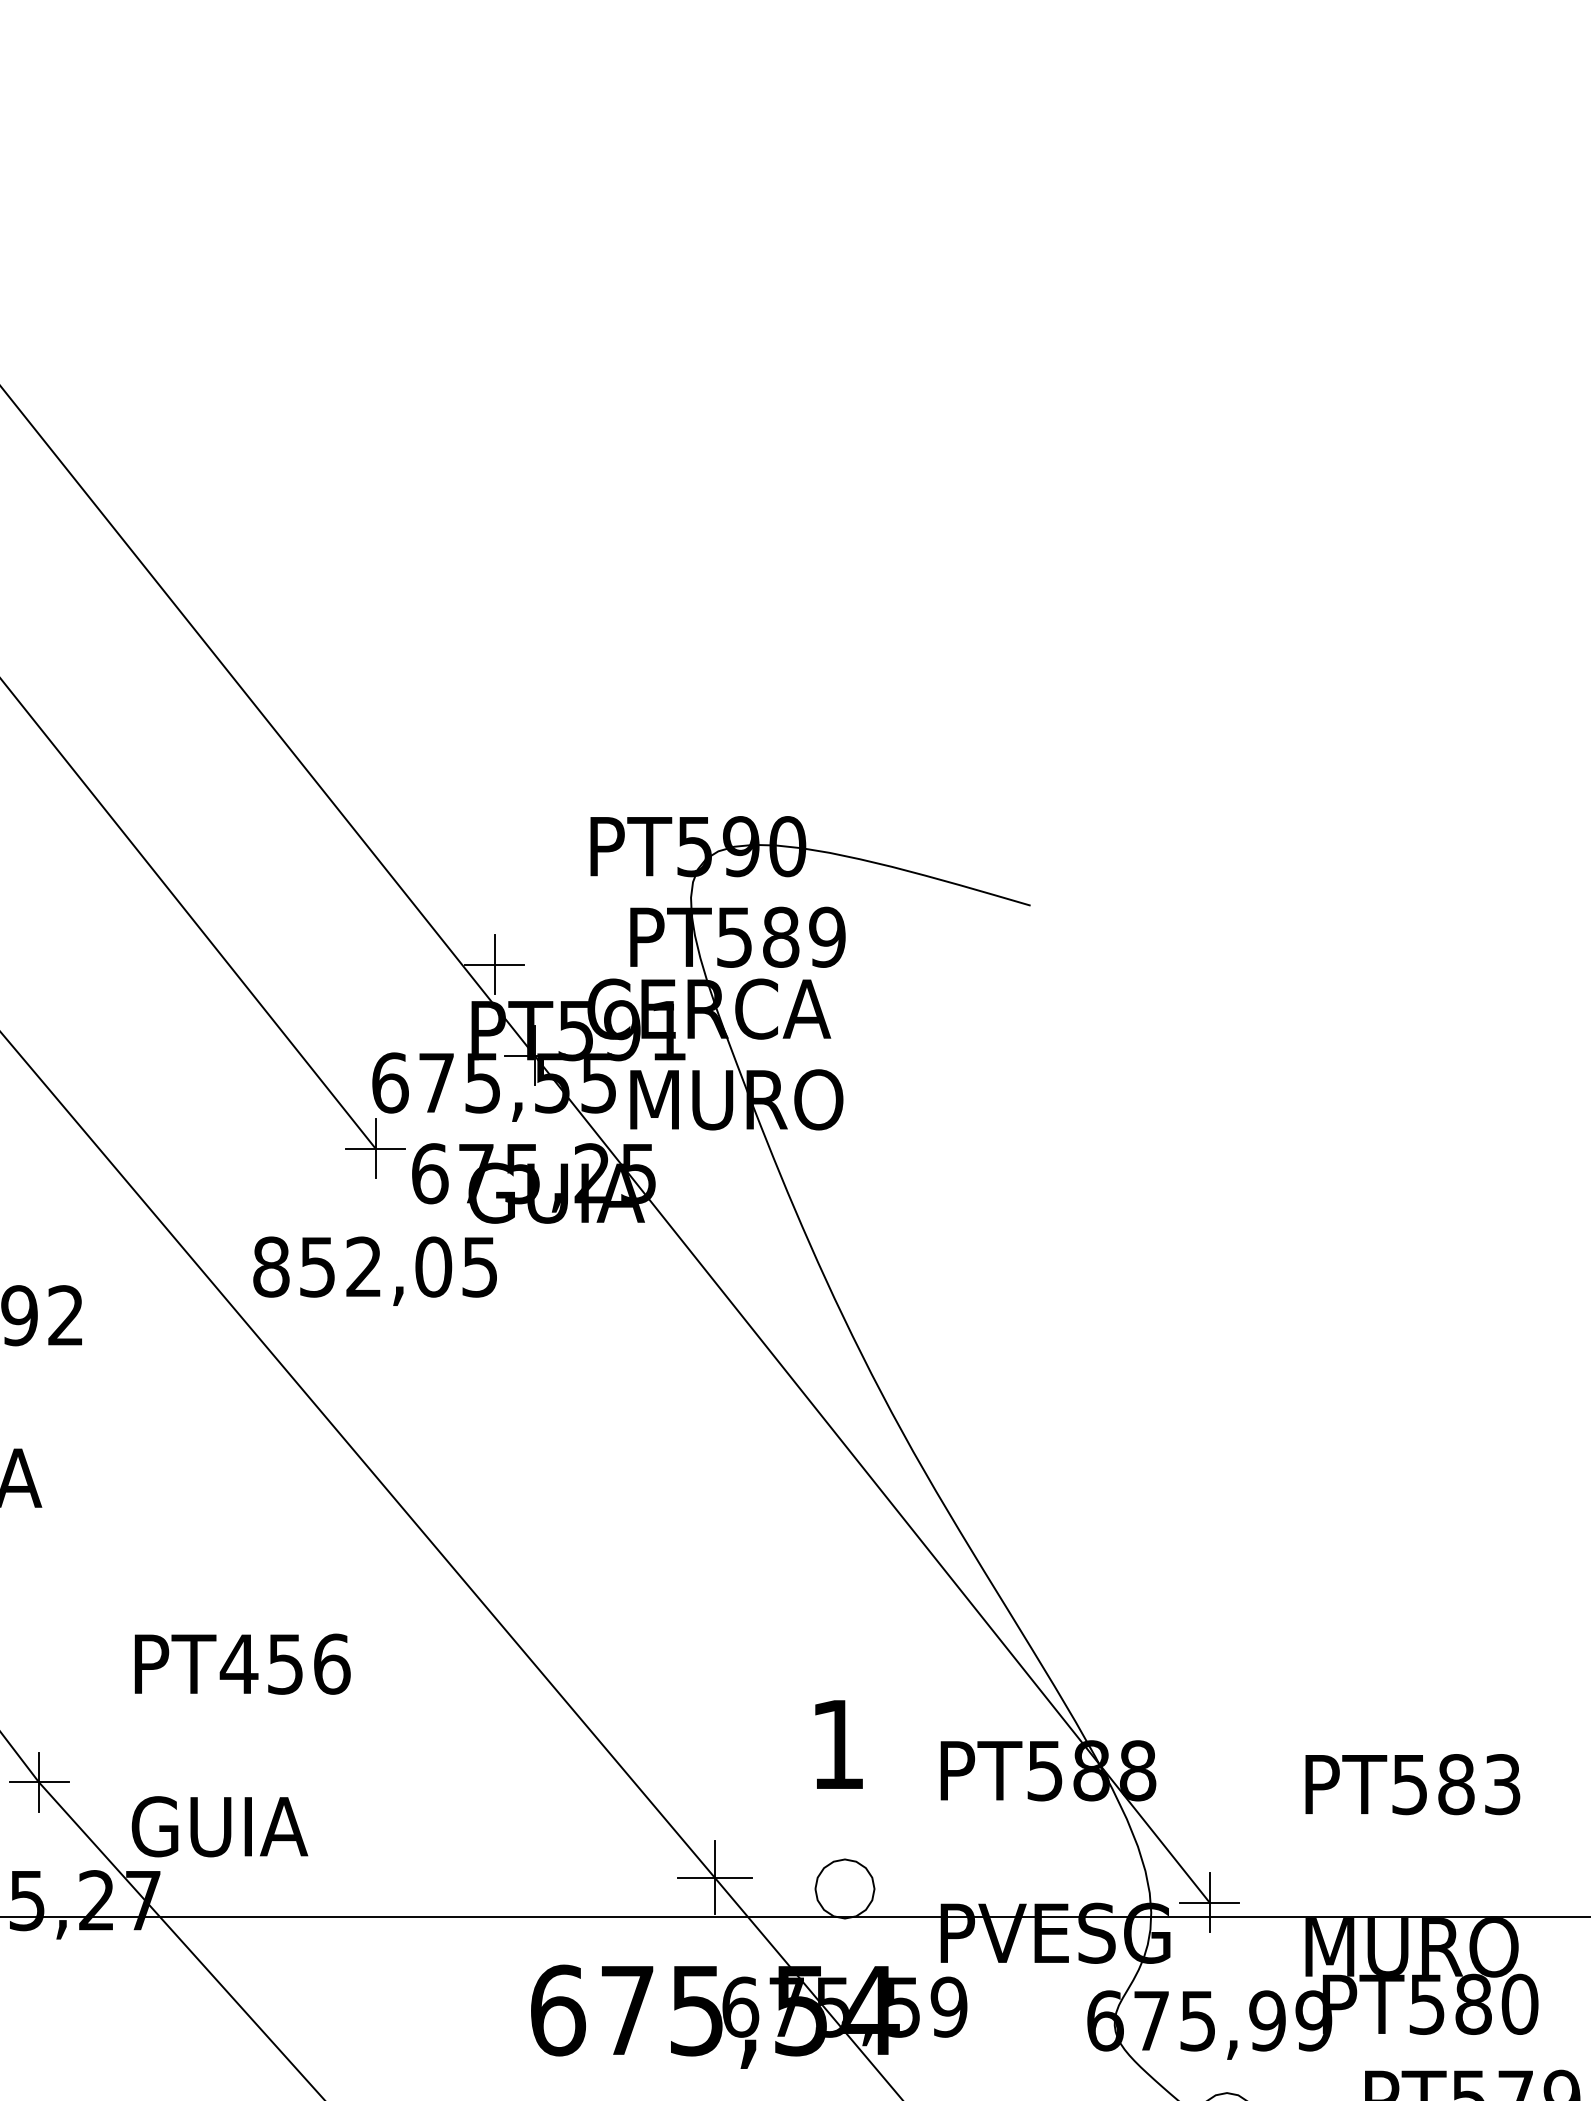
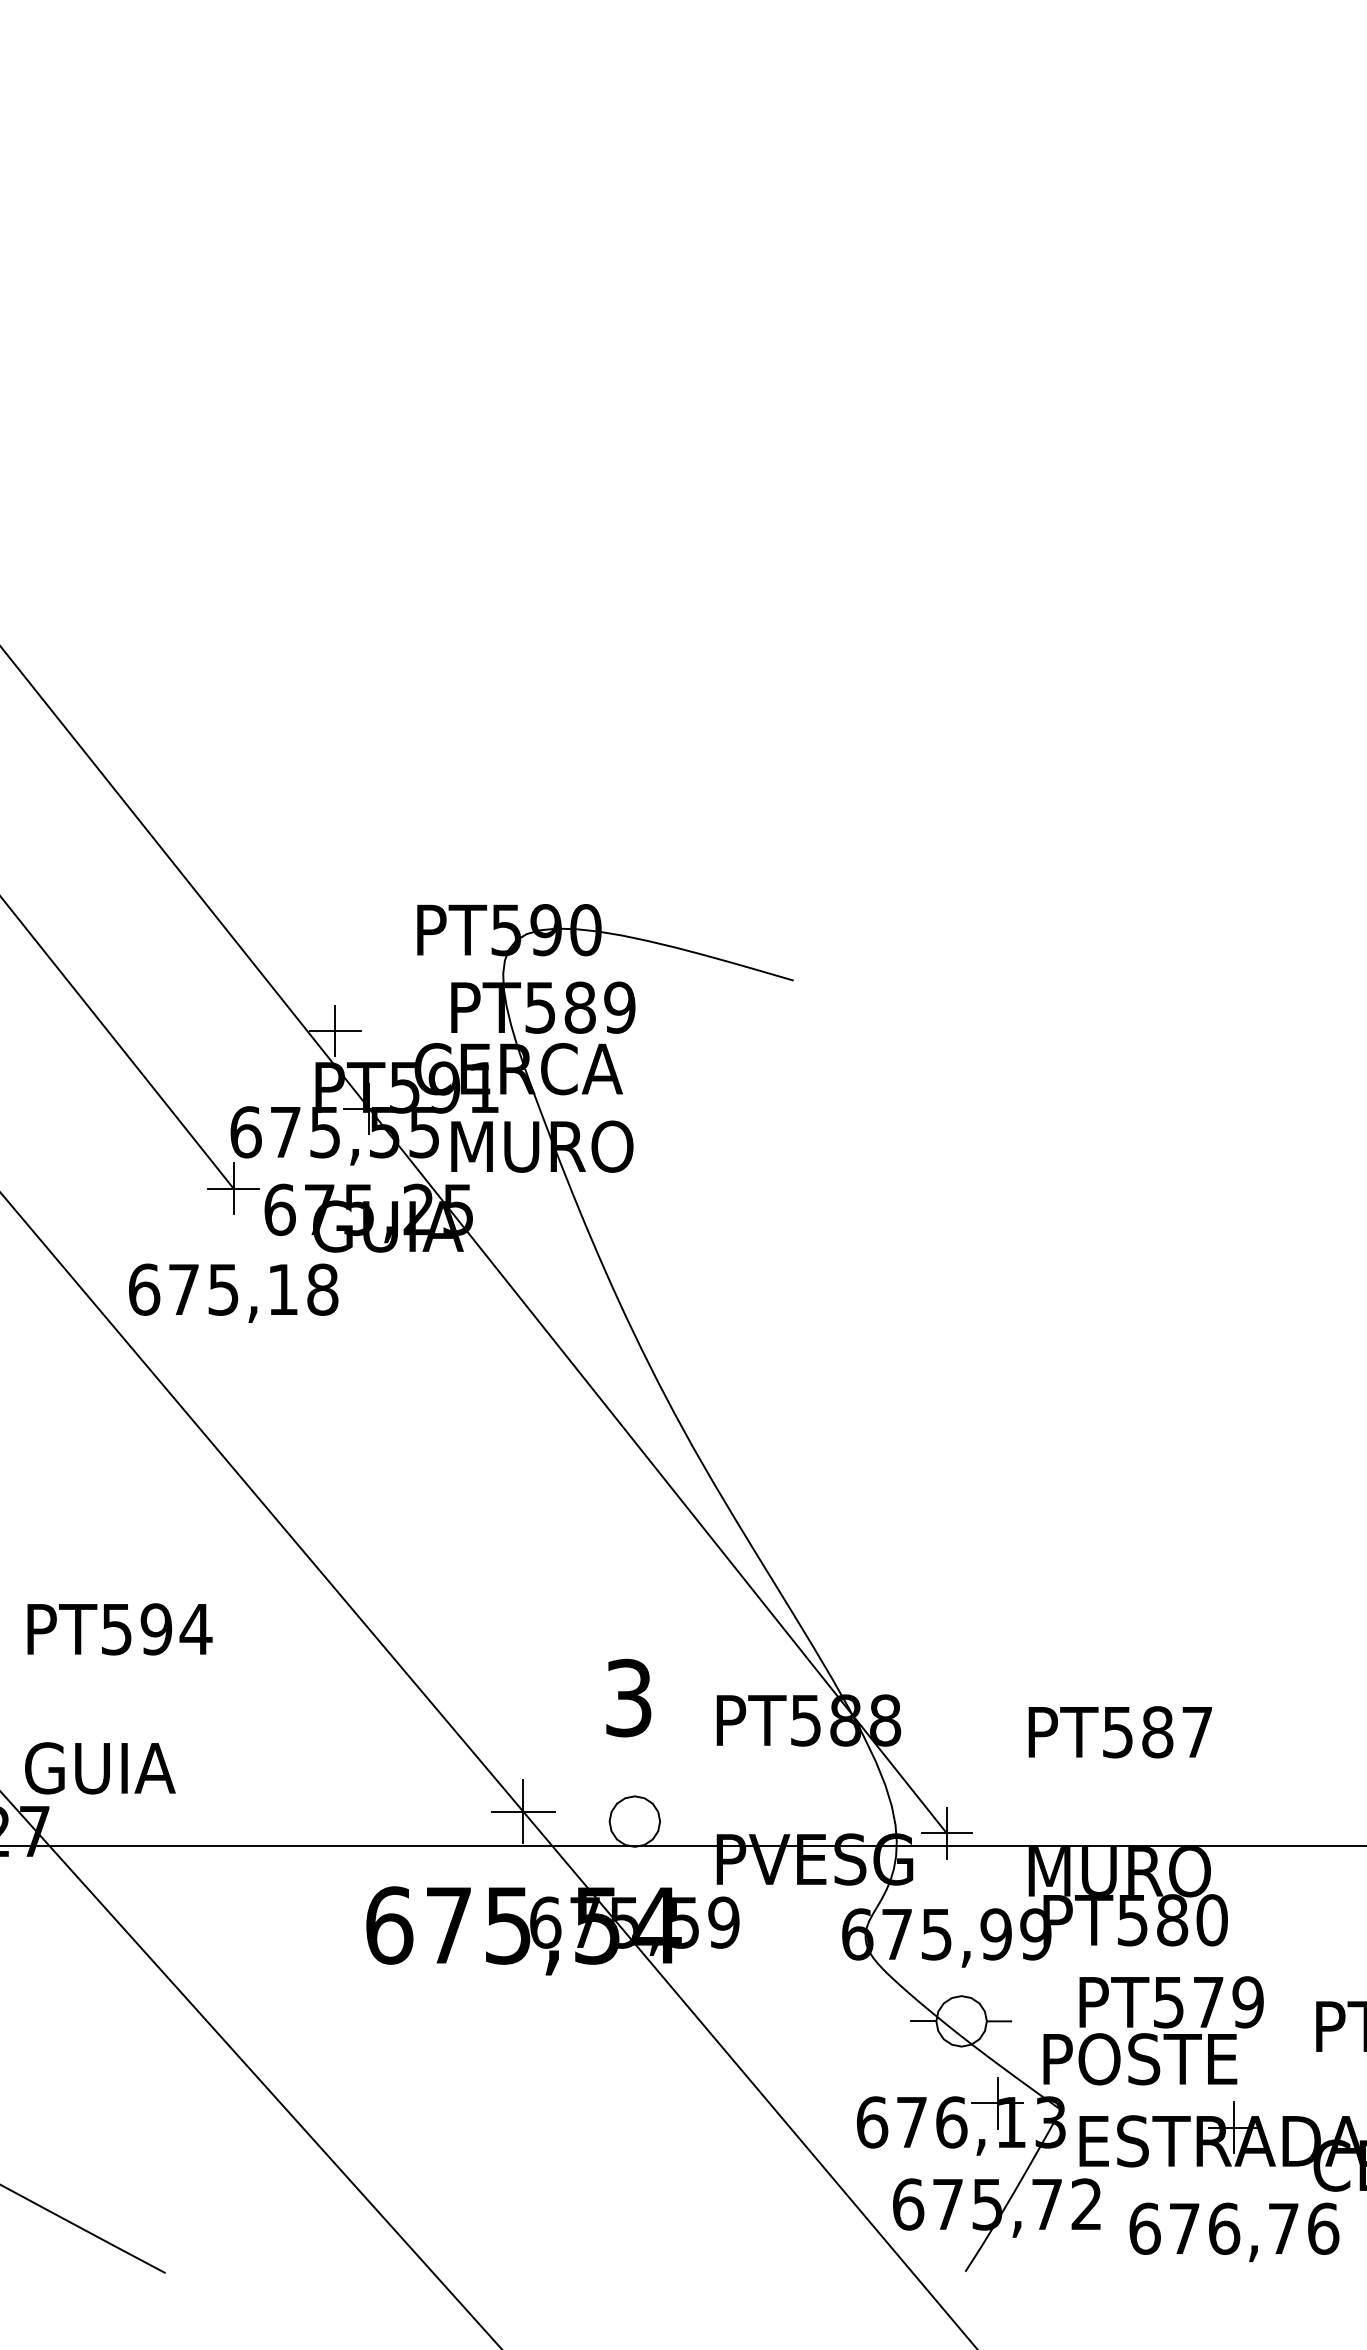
text: (375, 1266) -> (233, 1289), 852,05 -> 675,18
text: (285, 1664) -> (156, 1629), PT456 -> PT594
text: (837, 1743) -> (628, 1697), 1 -> 3
text: (1502, 1784) -> (1197, 1732), PT583 -> PT587

